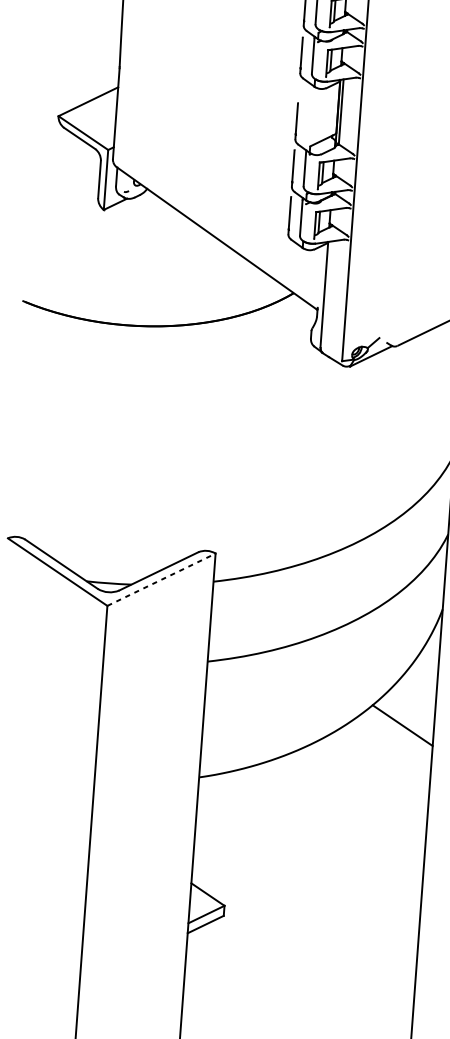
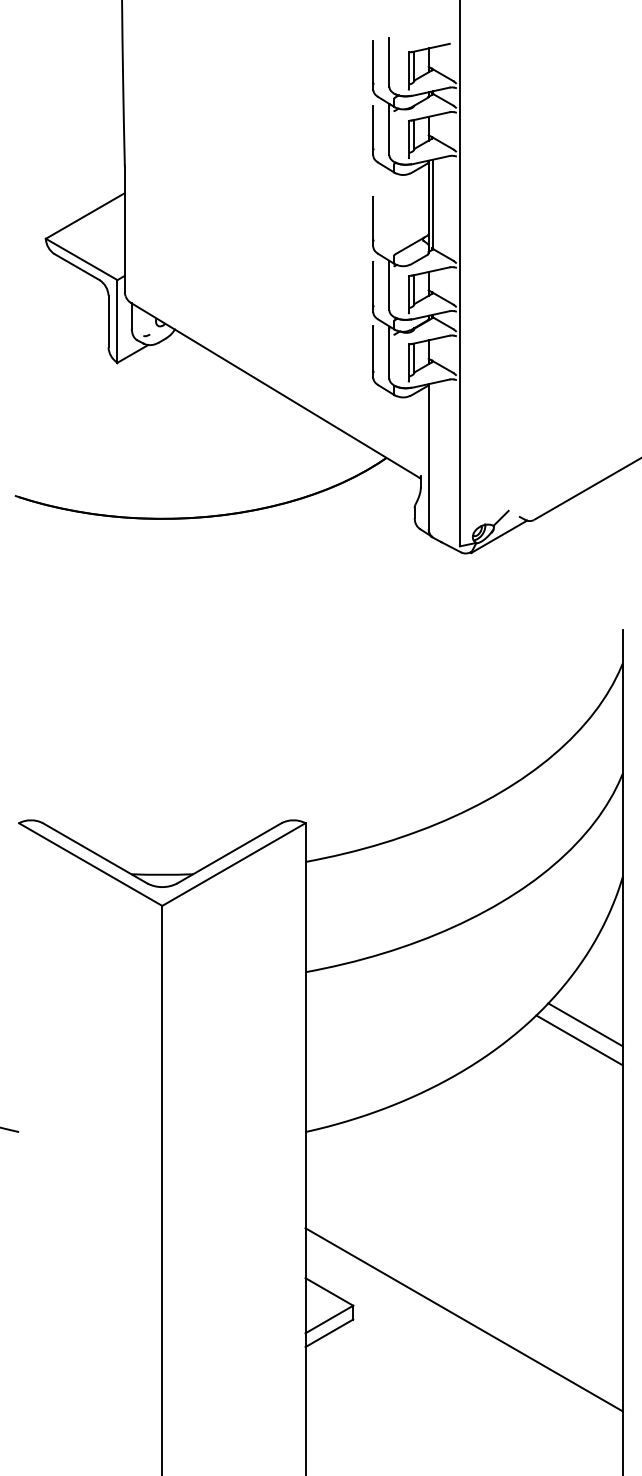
line: (161, 579) -> (233, 864), dashed -> solid
line: (407, 714) -> (585, 1024), added
line: (303, 921) -> (463, 1319), added

